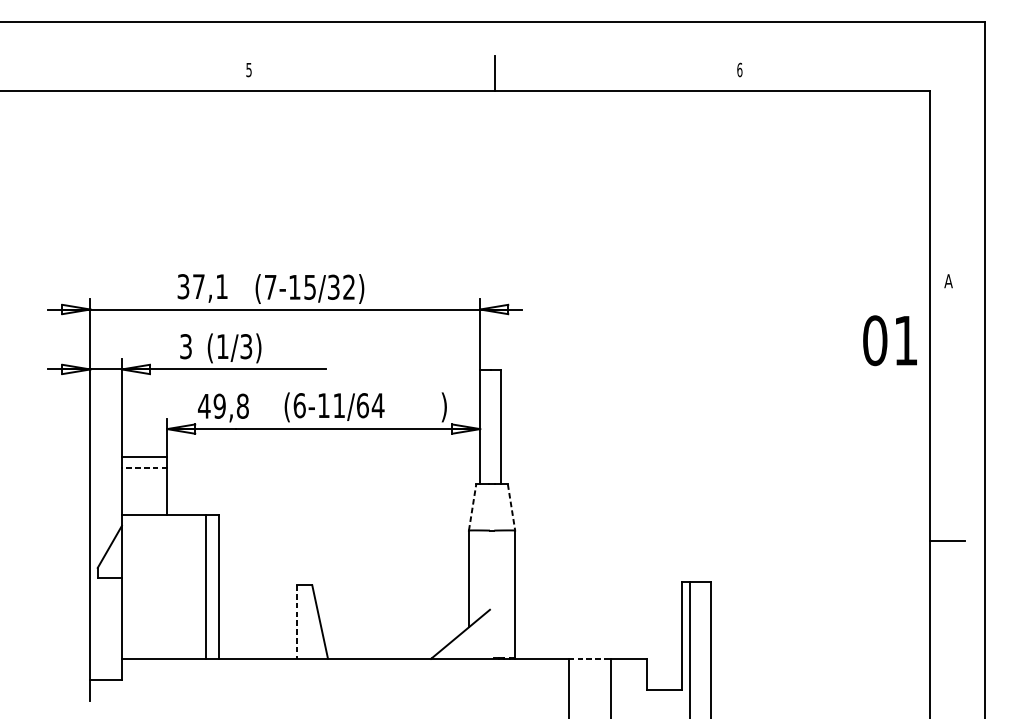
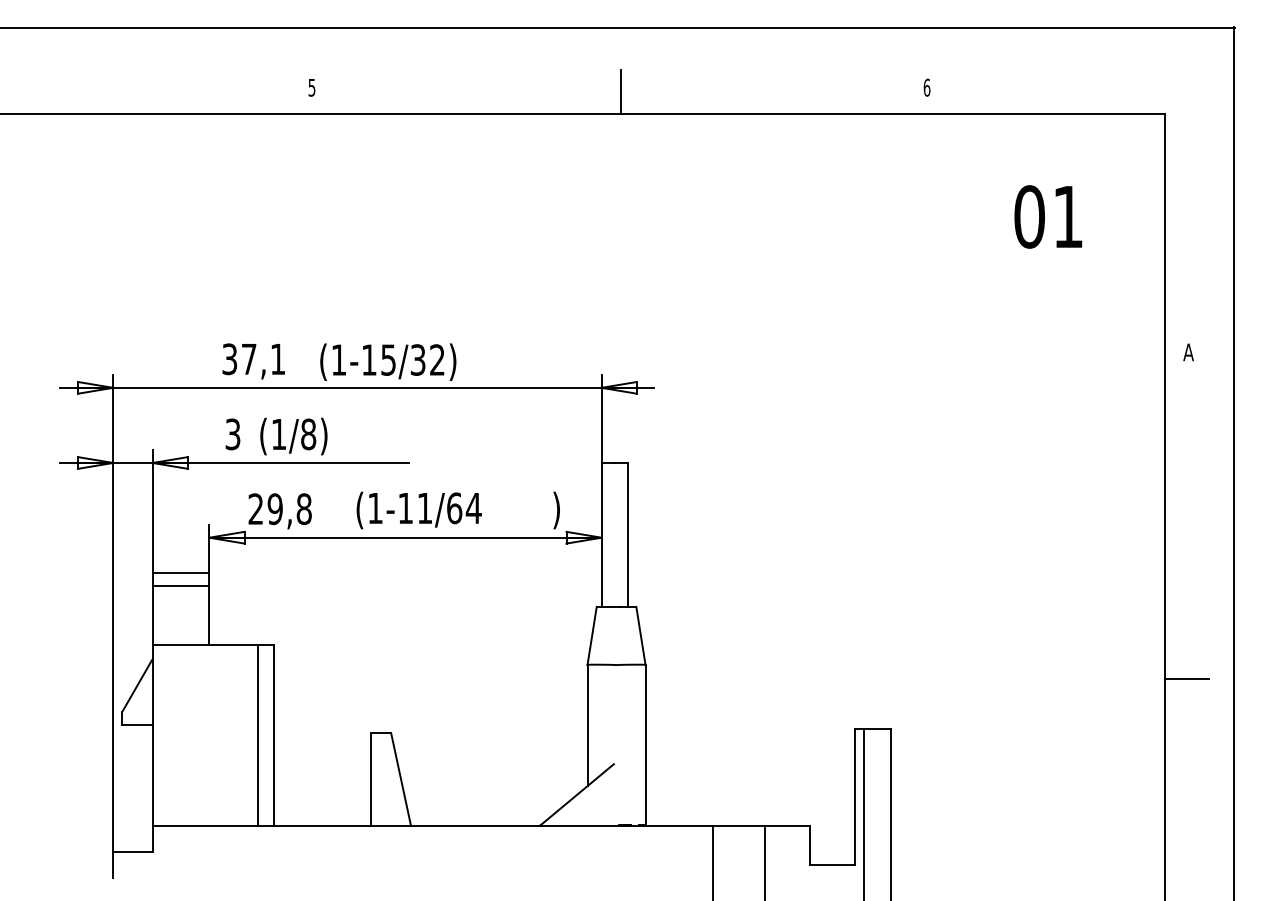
text: (270, 286) -> (339, 359), (7-15/32) -> (1-15/32)
text: (890, 340) -> (1048, 216), moved
text: (246, 346) -> (308, 434), (1/3) -> (1/8)
text: (203, 405) -> (255, 508), 49,8 -> 29,8
text: (299, 405) -> (375, 508), (6-11/64 -> (1-11/64
line: (144, 467) -> (180, 585), dashed -> solid
line: (472, 507) -> (592, 635), dashed -> solid
line: (511, 507) -> (641, 636), dashed -> solid
line: (296, 622) -> (371, 780), dashed -> solid
line: (590, 658) -> (739, 825), dashed -> solid

